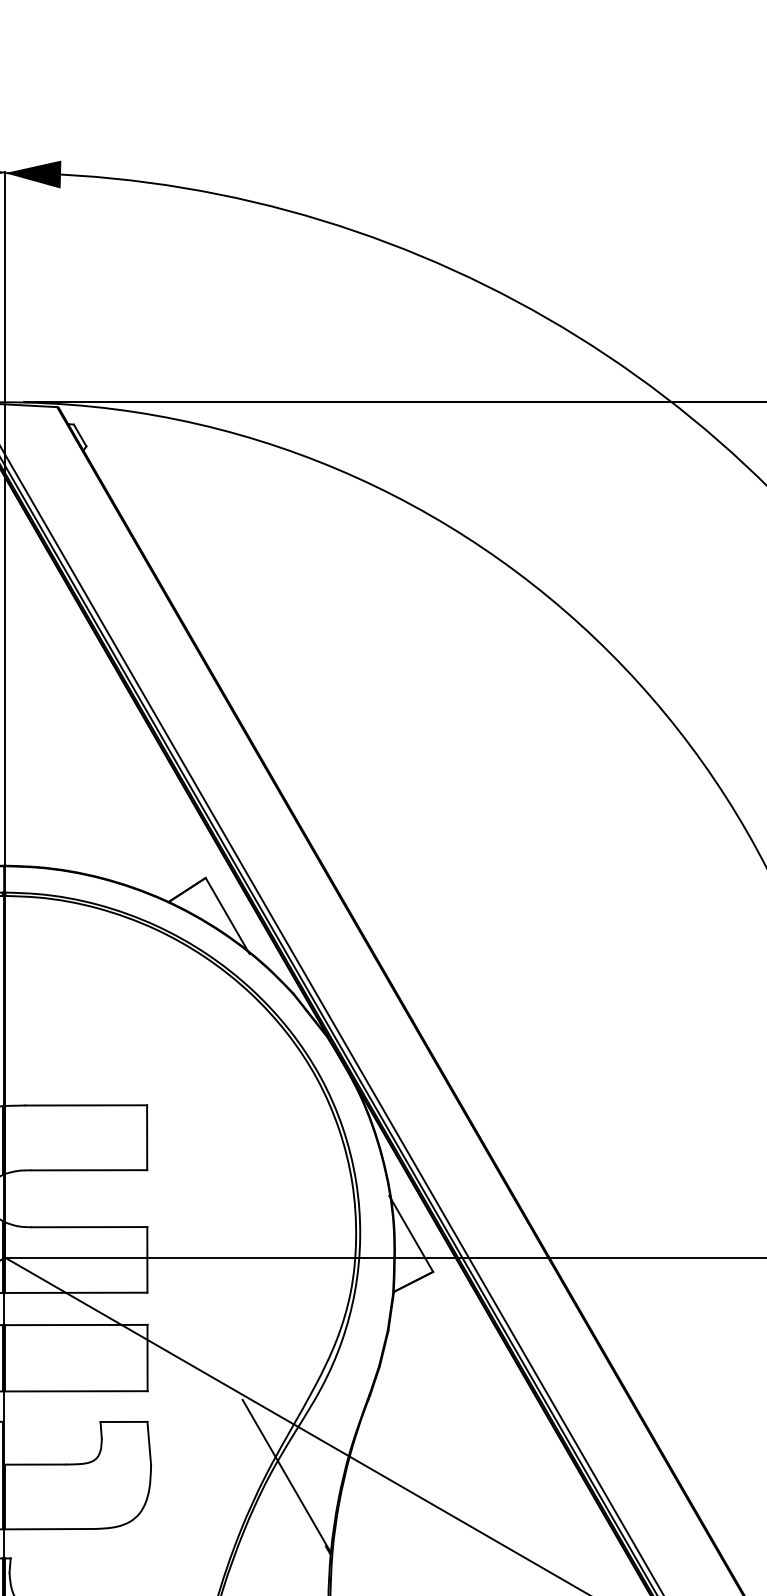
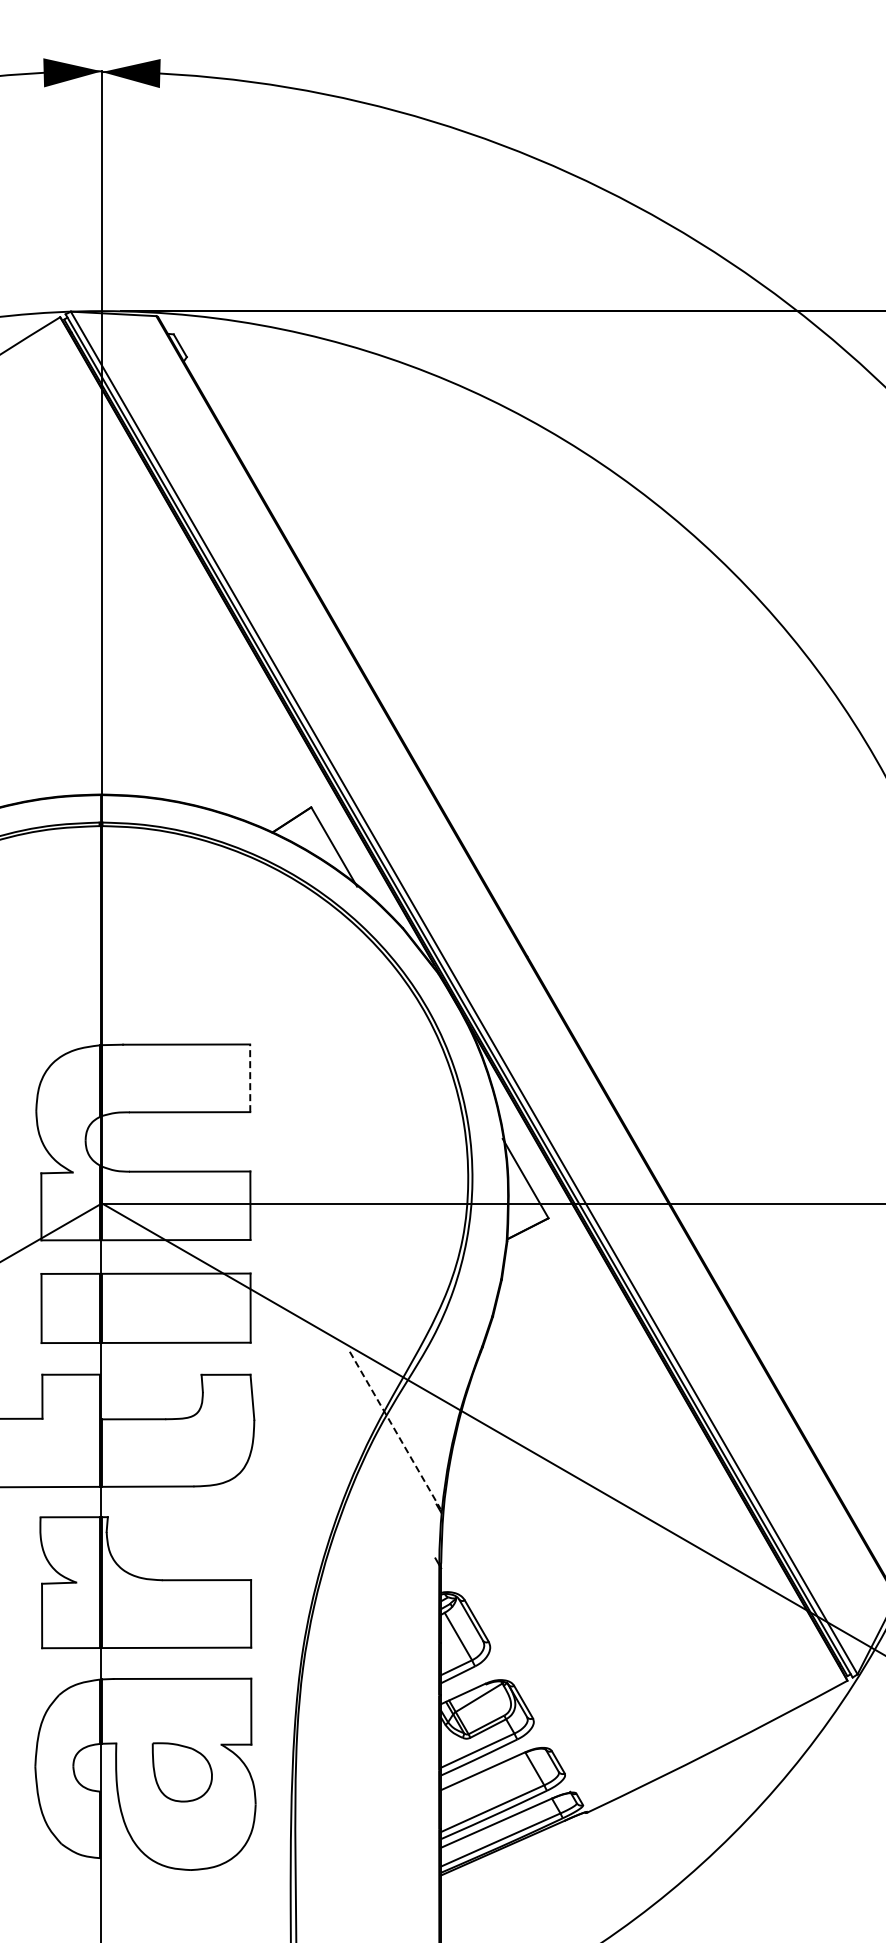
line: (147, 1137) -> (250, 1078), solid -> dashed
line: (286, 1475) -> (395, 1430), solid -> dashed

